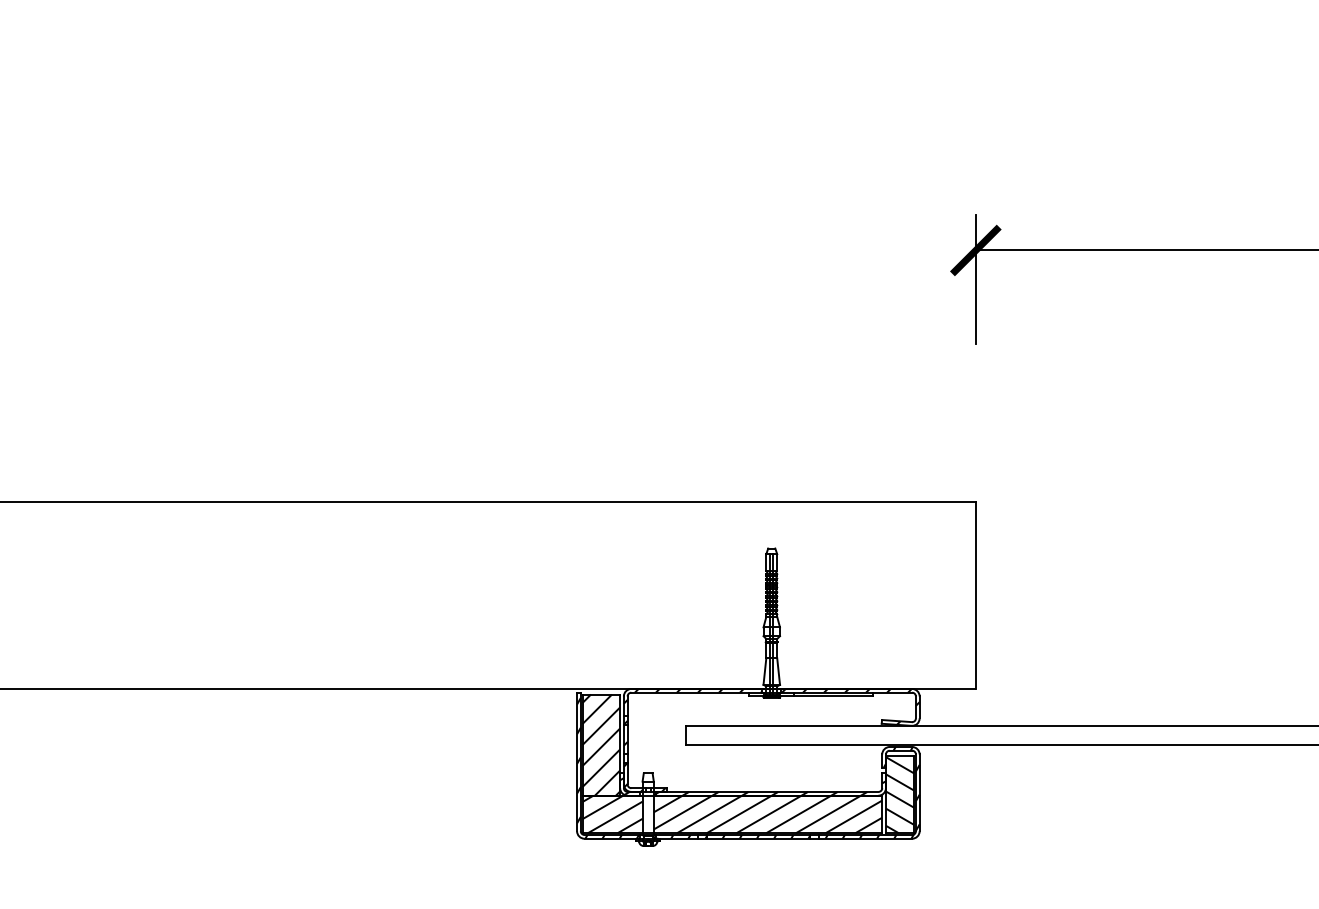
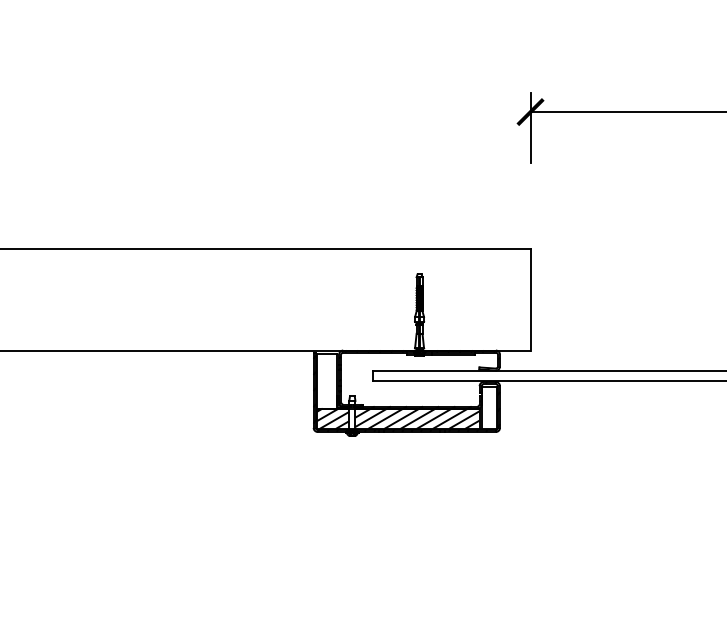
hatch: (600, 744) -> (326, 380), removed
hatch: (898, 793) -> (488, 407), removed

